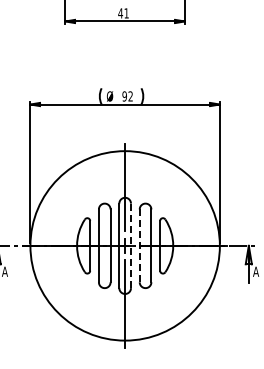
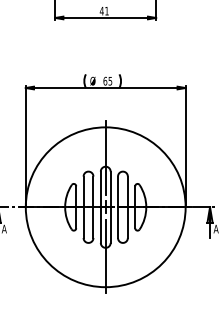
text: (127, 96) -> (107, 81), 92 -> 65
line: (139, 245) -> (117, 206), dashed -> solid
line: (130, 246) -> (110, 207), dashed -> solid

